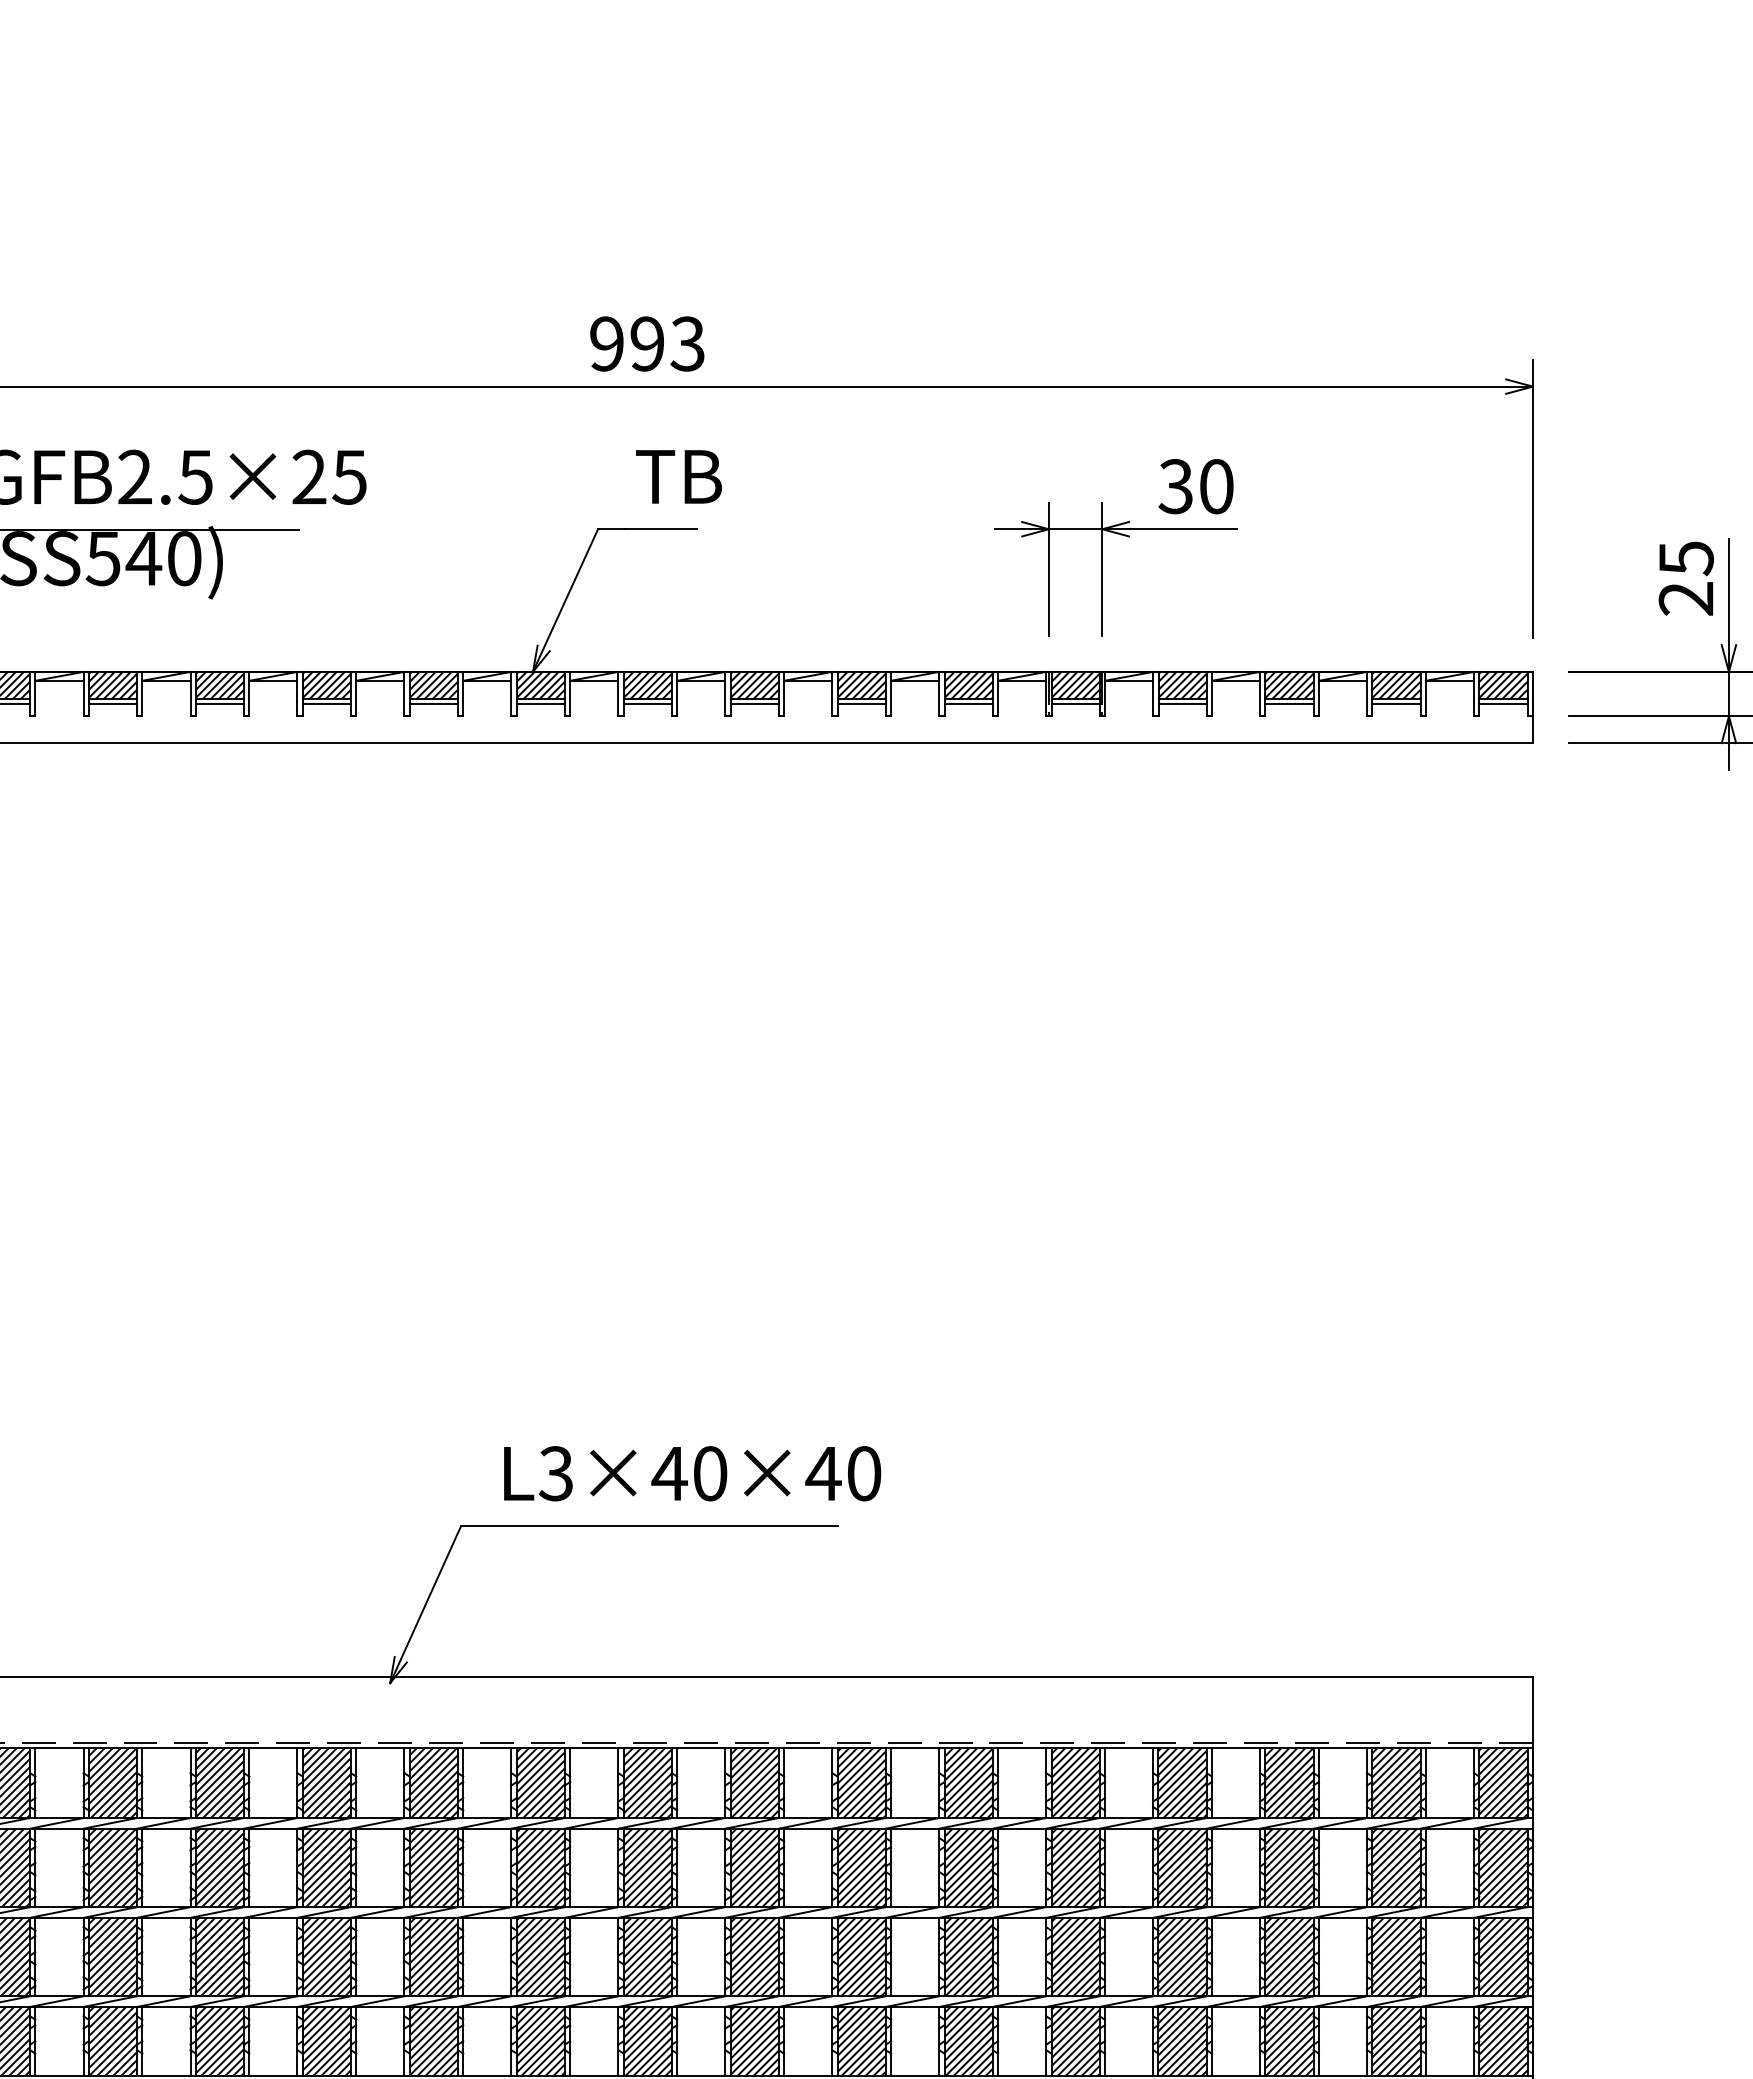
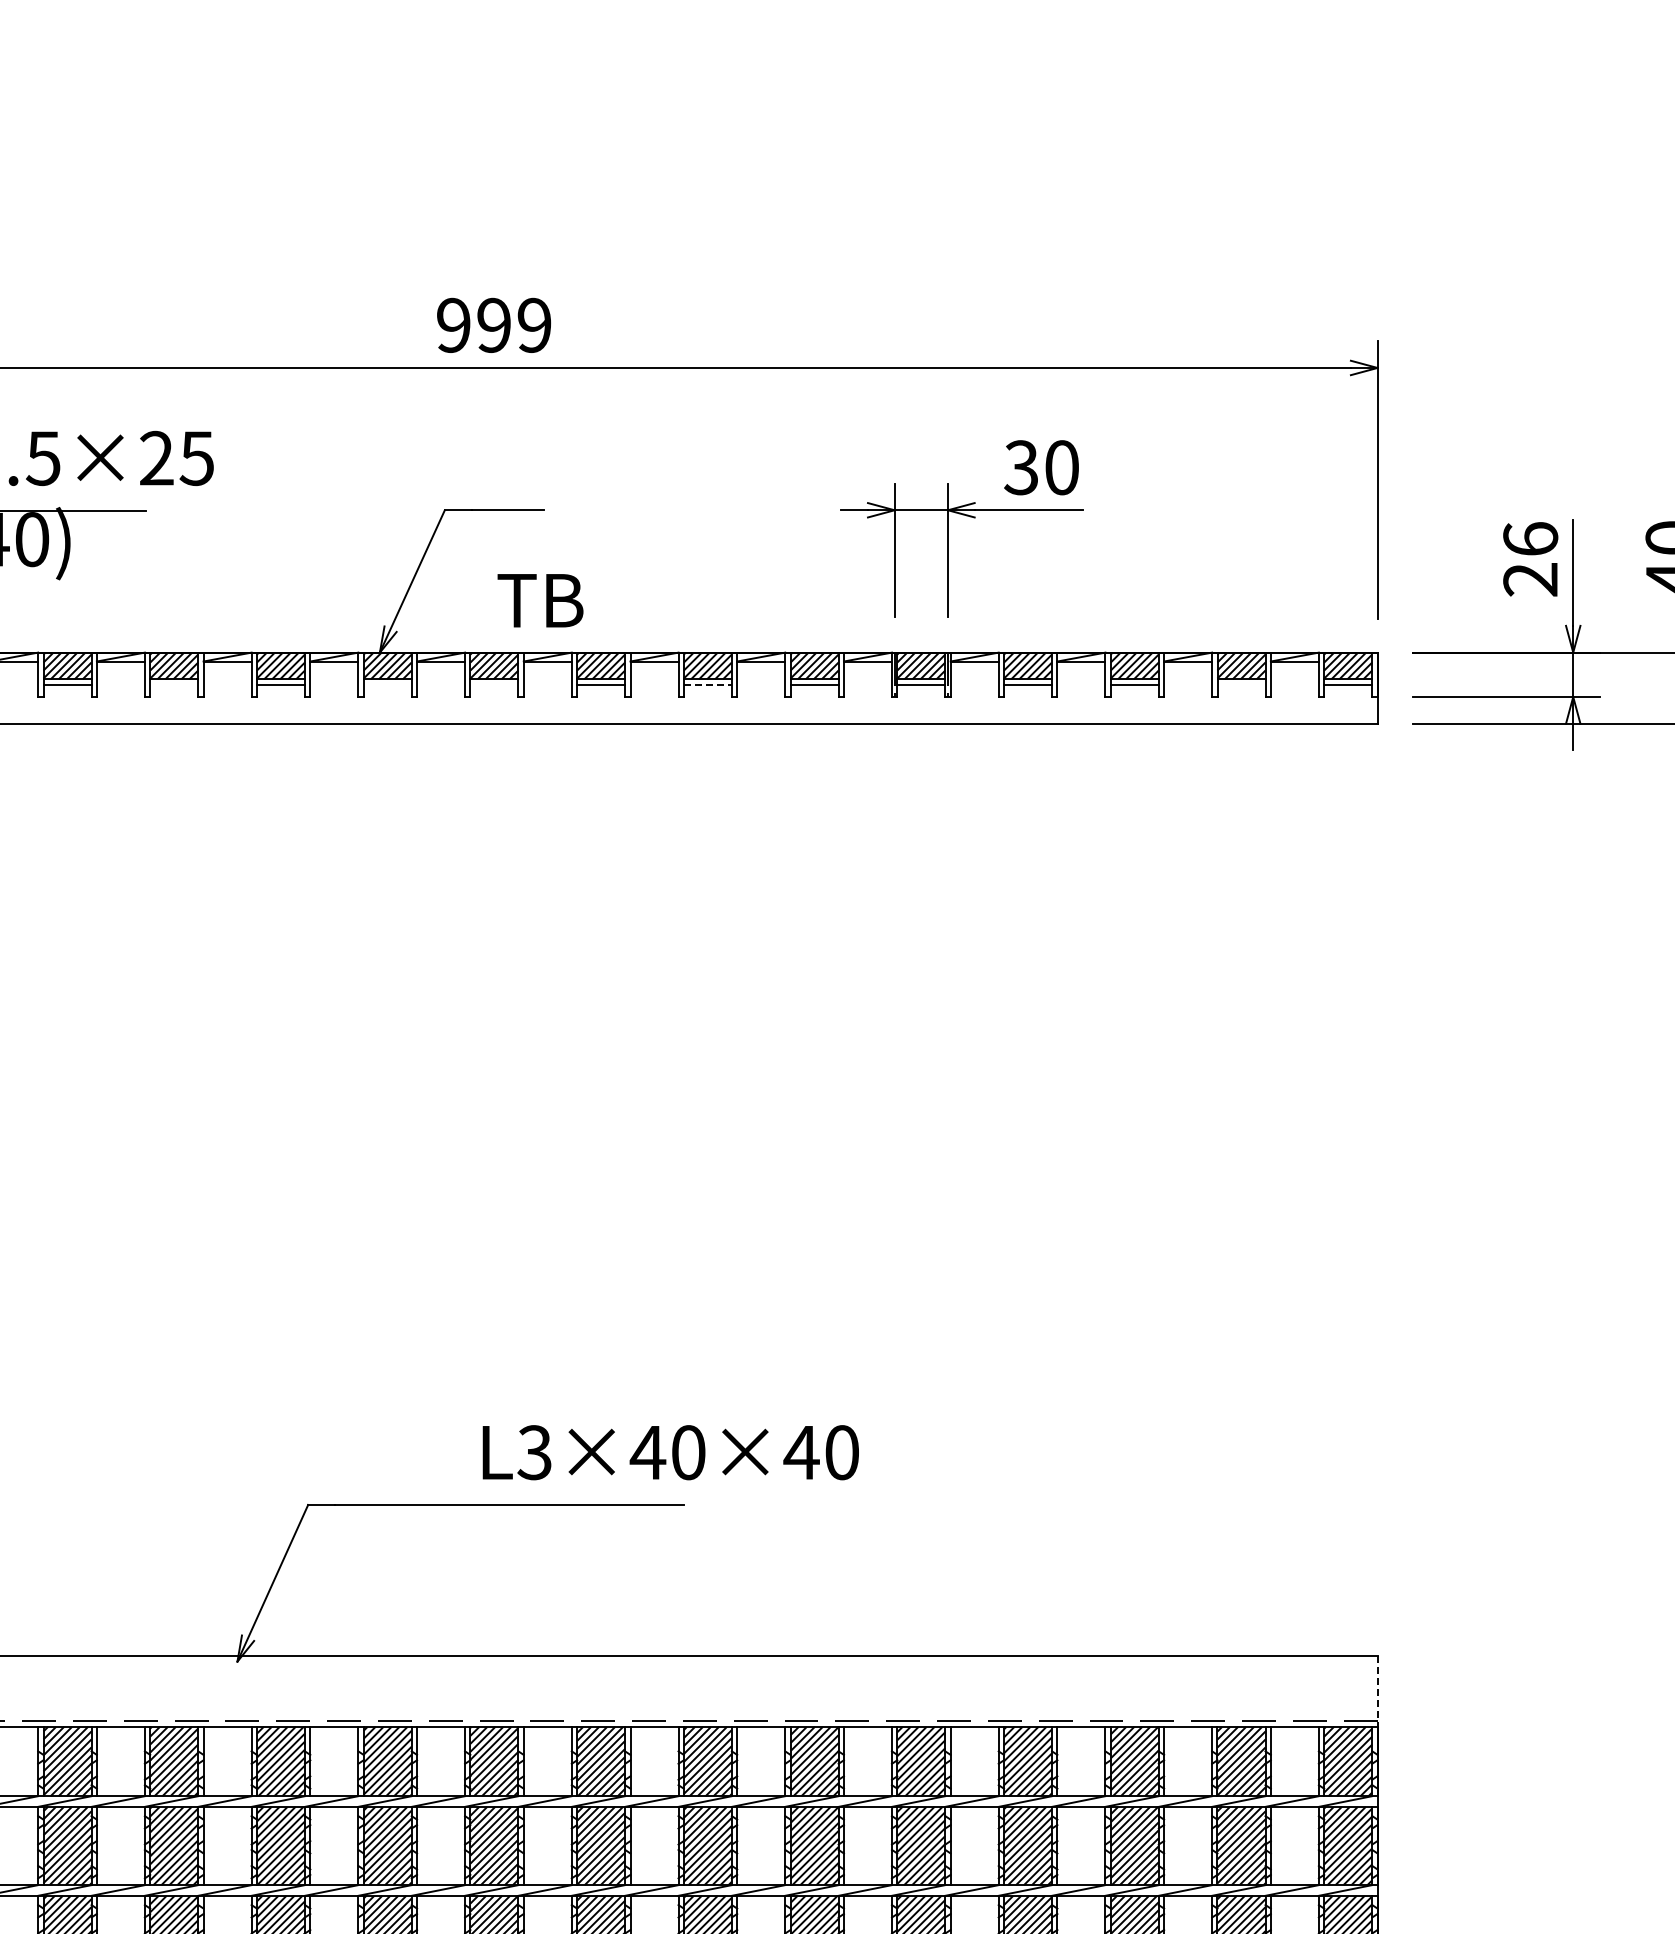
text: (687, 343) -> (534, 324), 993 -> 999
text: (678, 476) -> (540, 600), moved
text: (1685, 558) -> (1529, 539), 25 -> 26
line: (326, 704) -> (173, 685), removed
line: (540, 704) -> (387, 685), removed
line: (647, 704) -> (494, 685), removed
line: (862, 704) -> (708, 685), solid -> dashed
line: (1396, 704) -> (1241, 685), removed
text: (692, 1473) -> (670, 1452), moved
line: (1532, 1712) -> (1377, 1690), solid -> dashed

